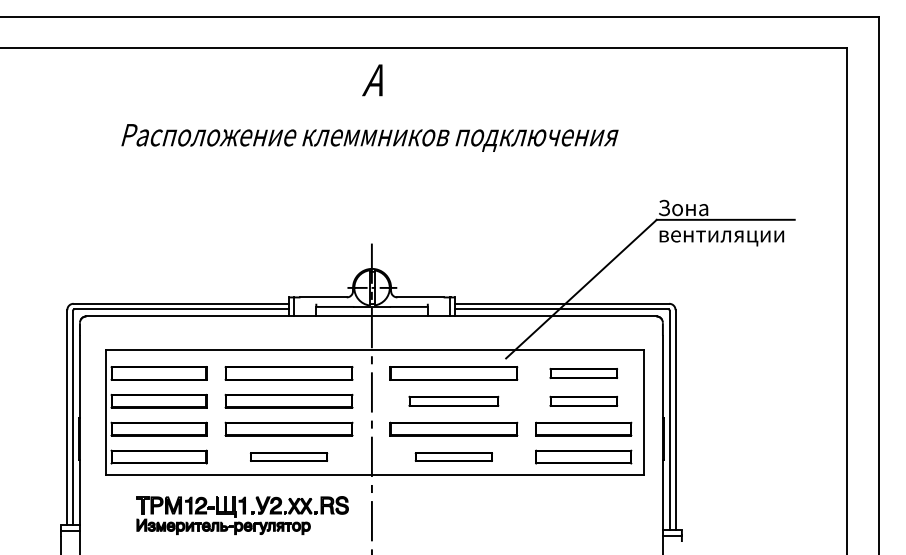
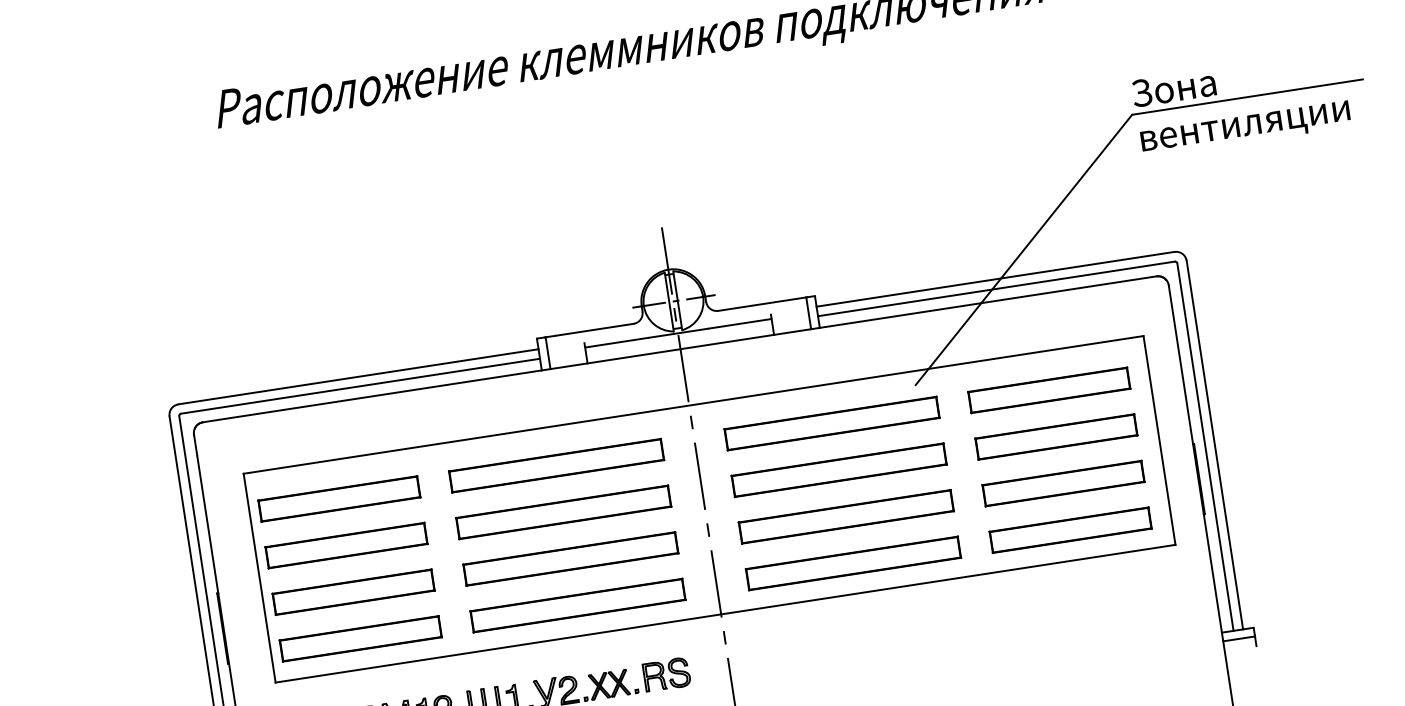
part: (583, 373) -> (1048, 390), size x1.43
part: (453, 401) -> (838, 470), size x1.43
part: (583, 401) -> (1056, 437), size x1.43
part: (288, 456) -> (576, 604), size x1.67
part: (453, 456) -> (852, 562), size x1.67

